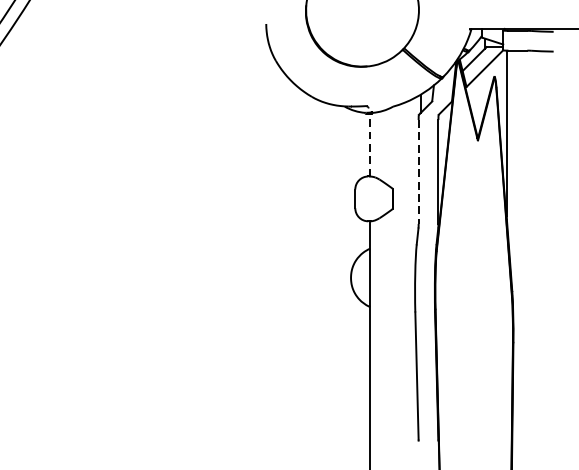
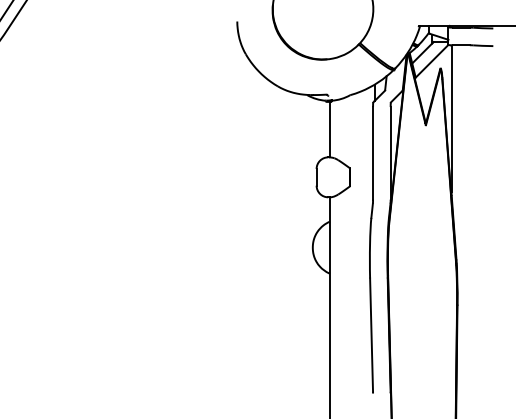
line: (369, 145) -> (329, 129), dashed -> solid
line: (419, 172) -> (373, 153), dashed -> solid

